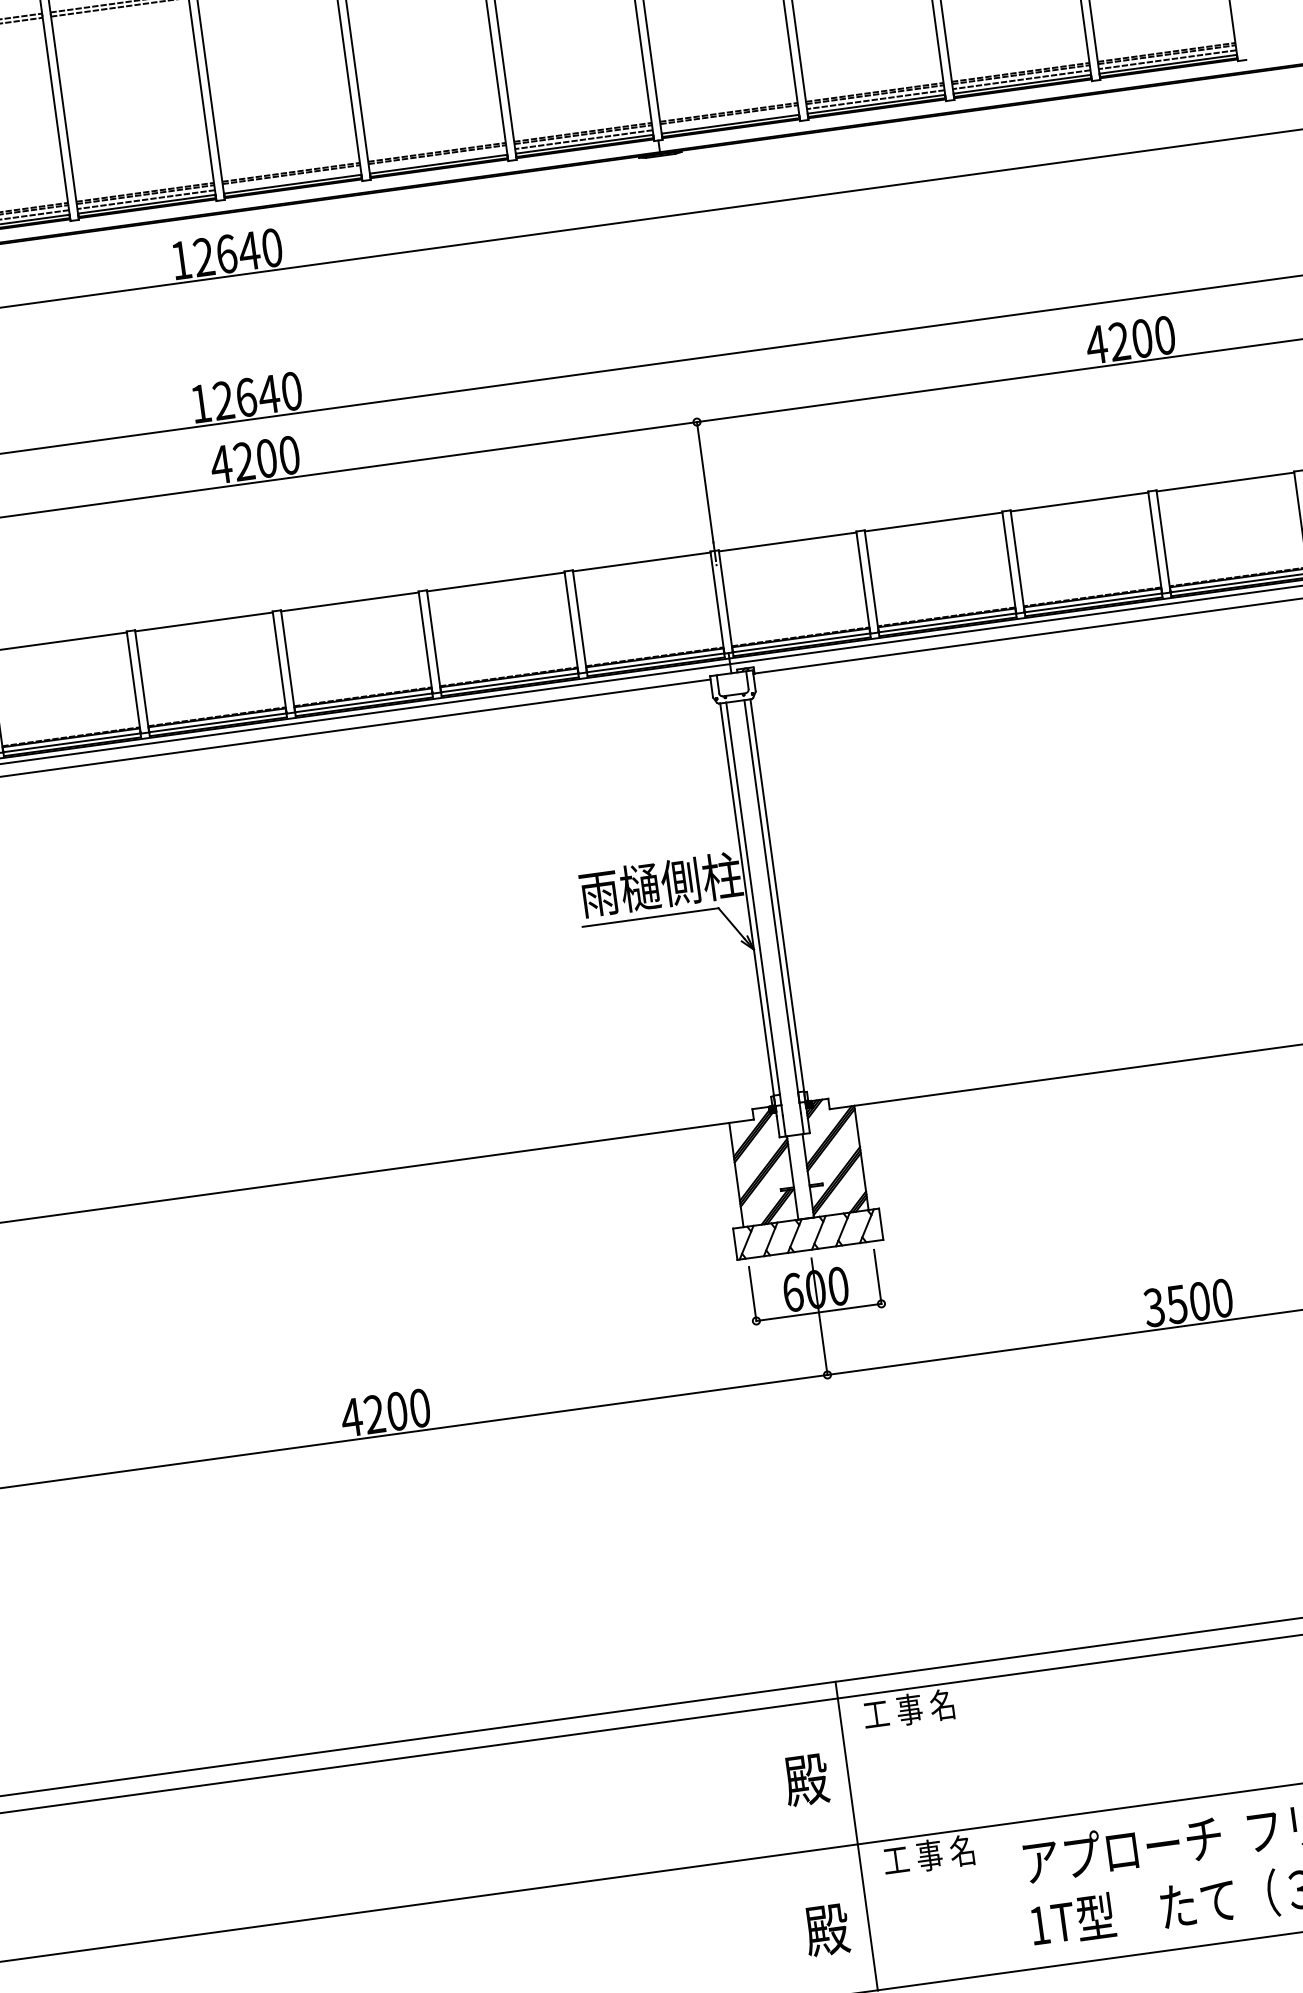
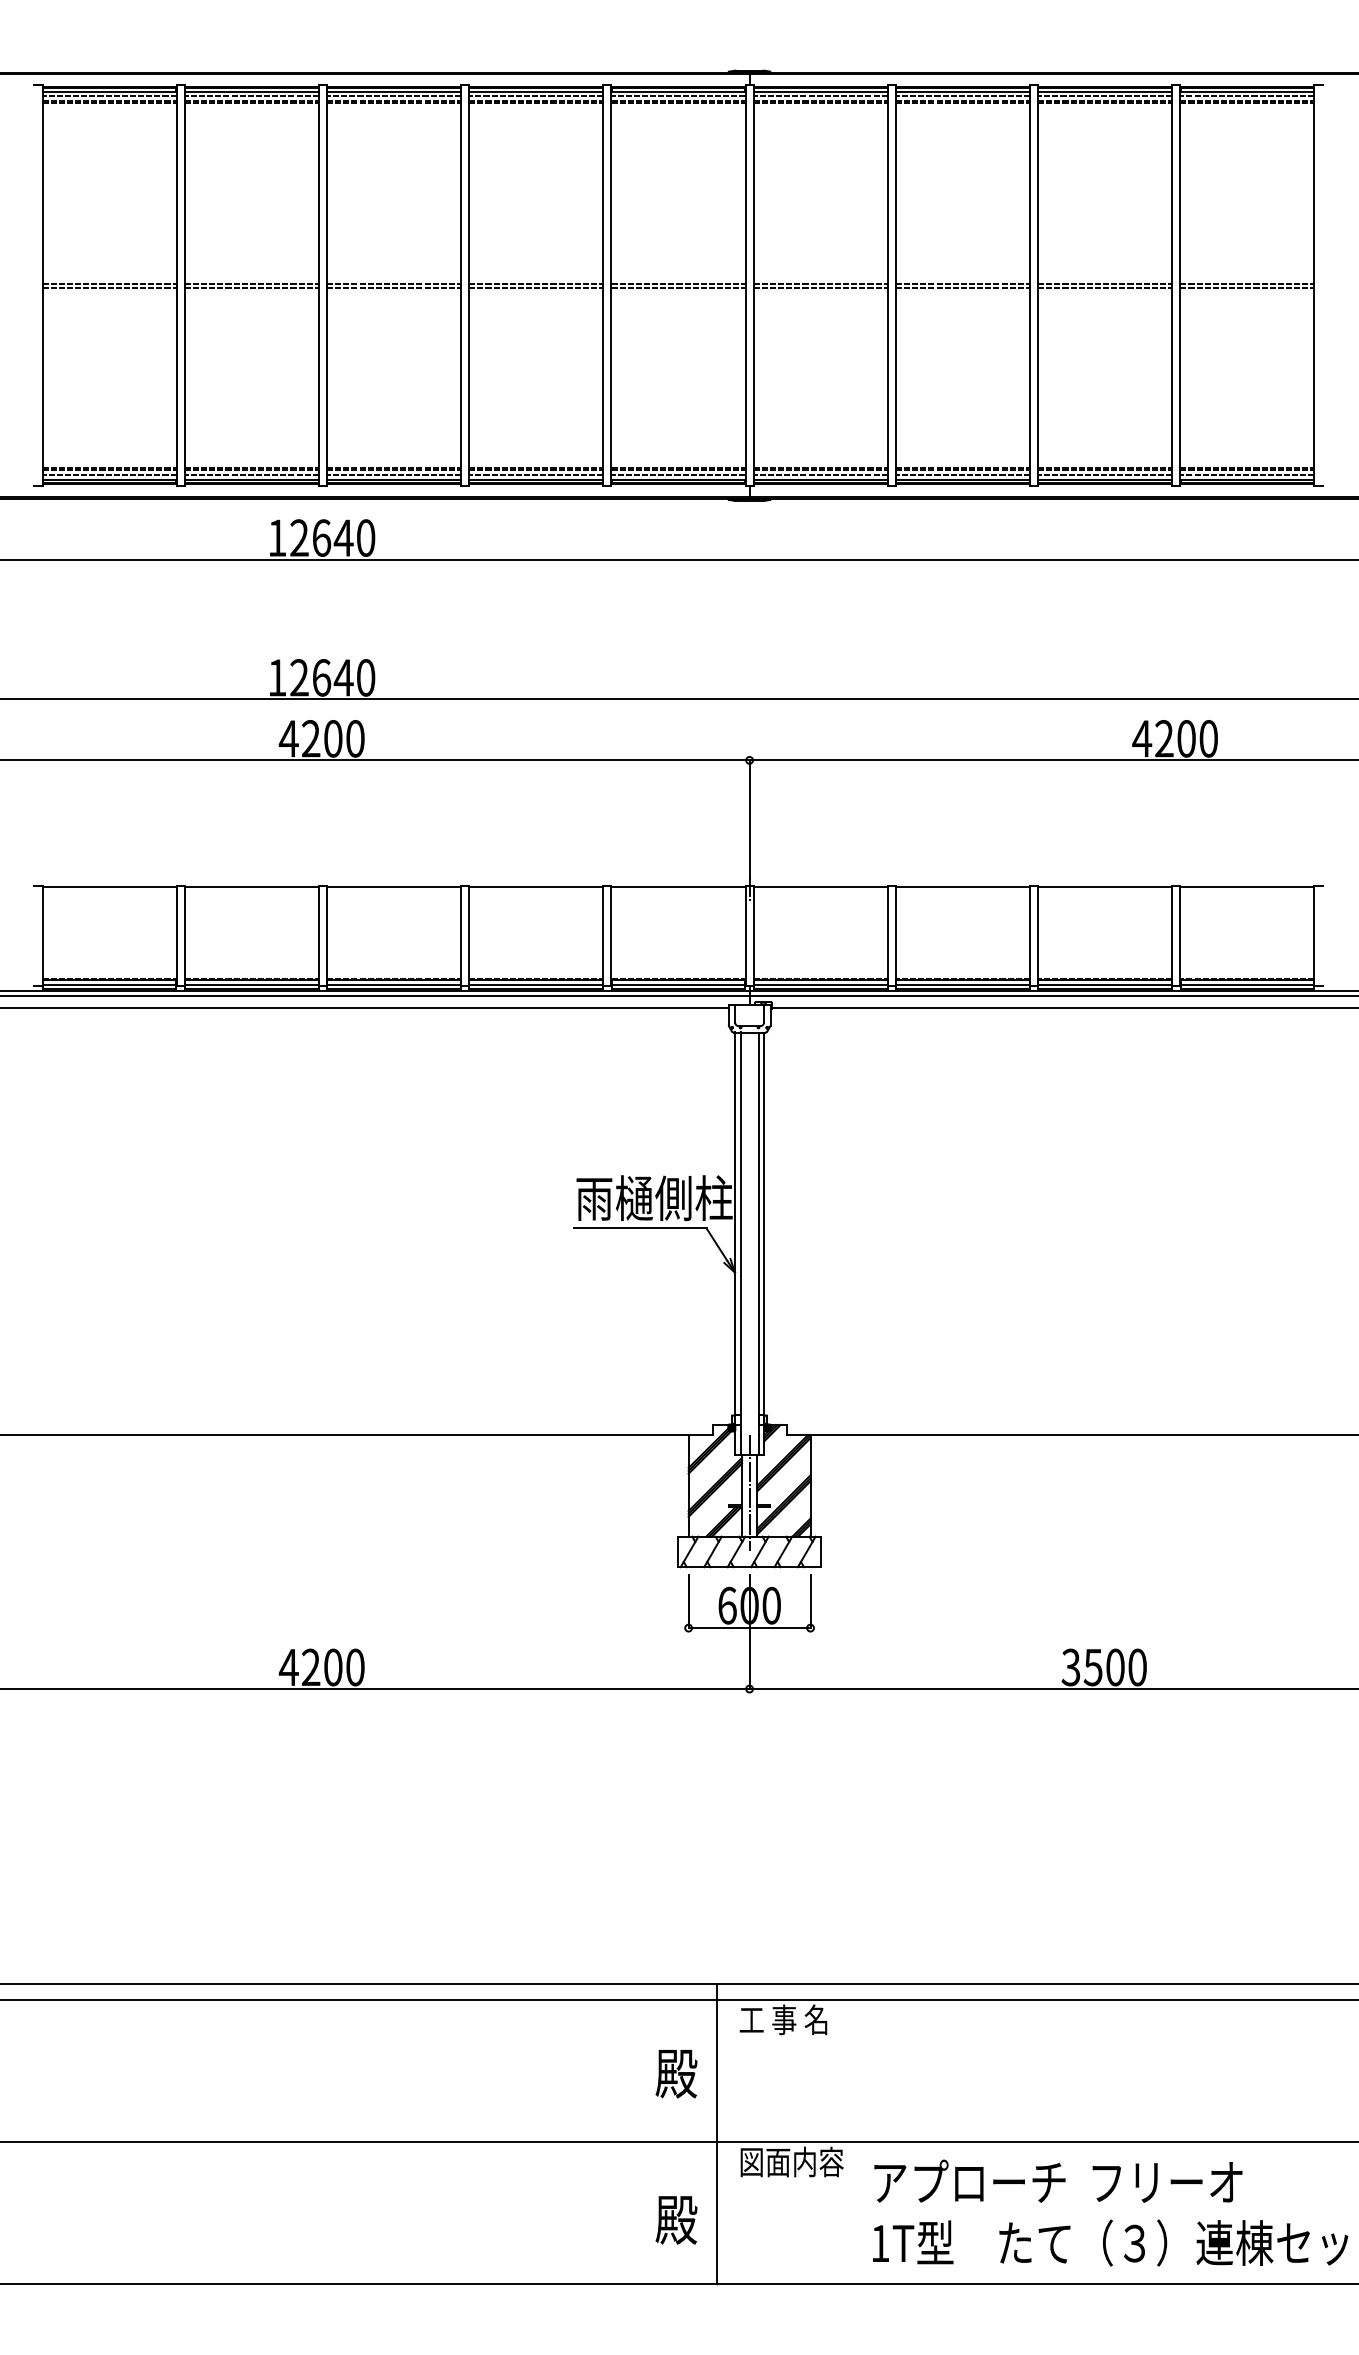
line: (729, 119) -> (820, 475), added
line: (438, 159) -> (536, 475), added
line: (292, 179) -> (394, 475), added
line: (799, 1174) -> (749, 1493), added
text: (936, 1853) -> (791, 2161), 工 事 名 -> 図面内容

